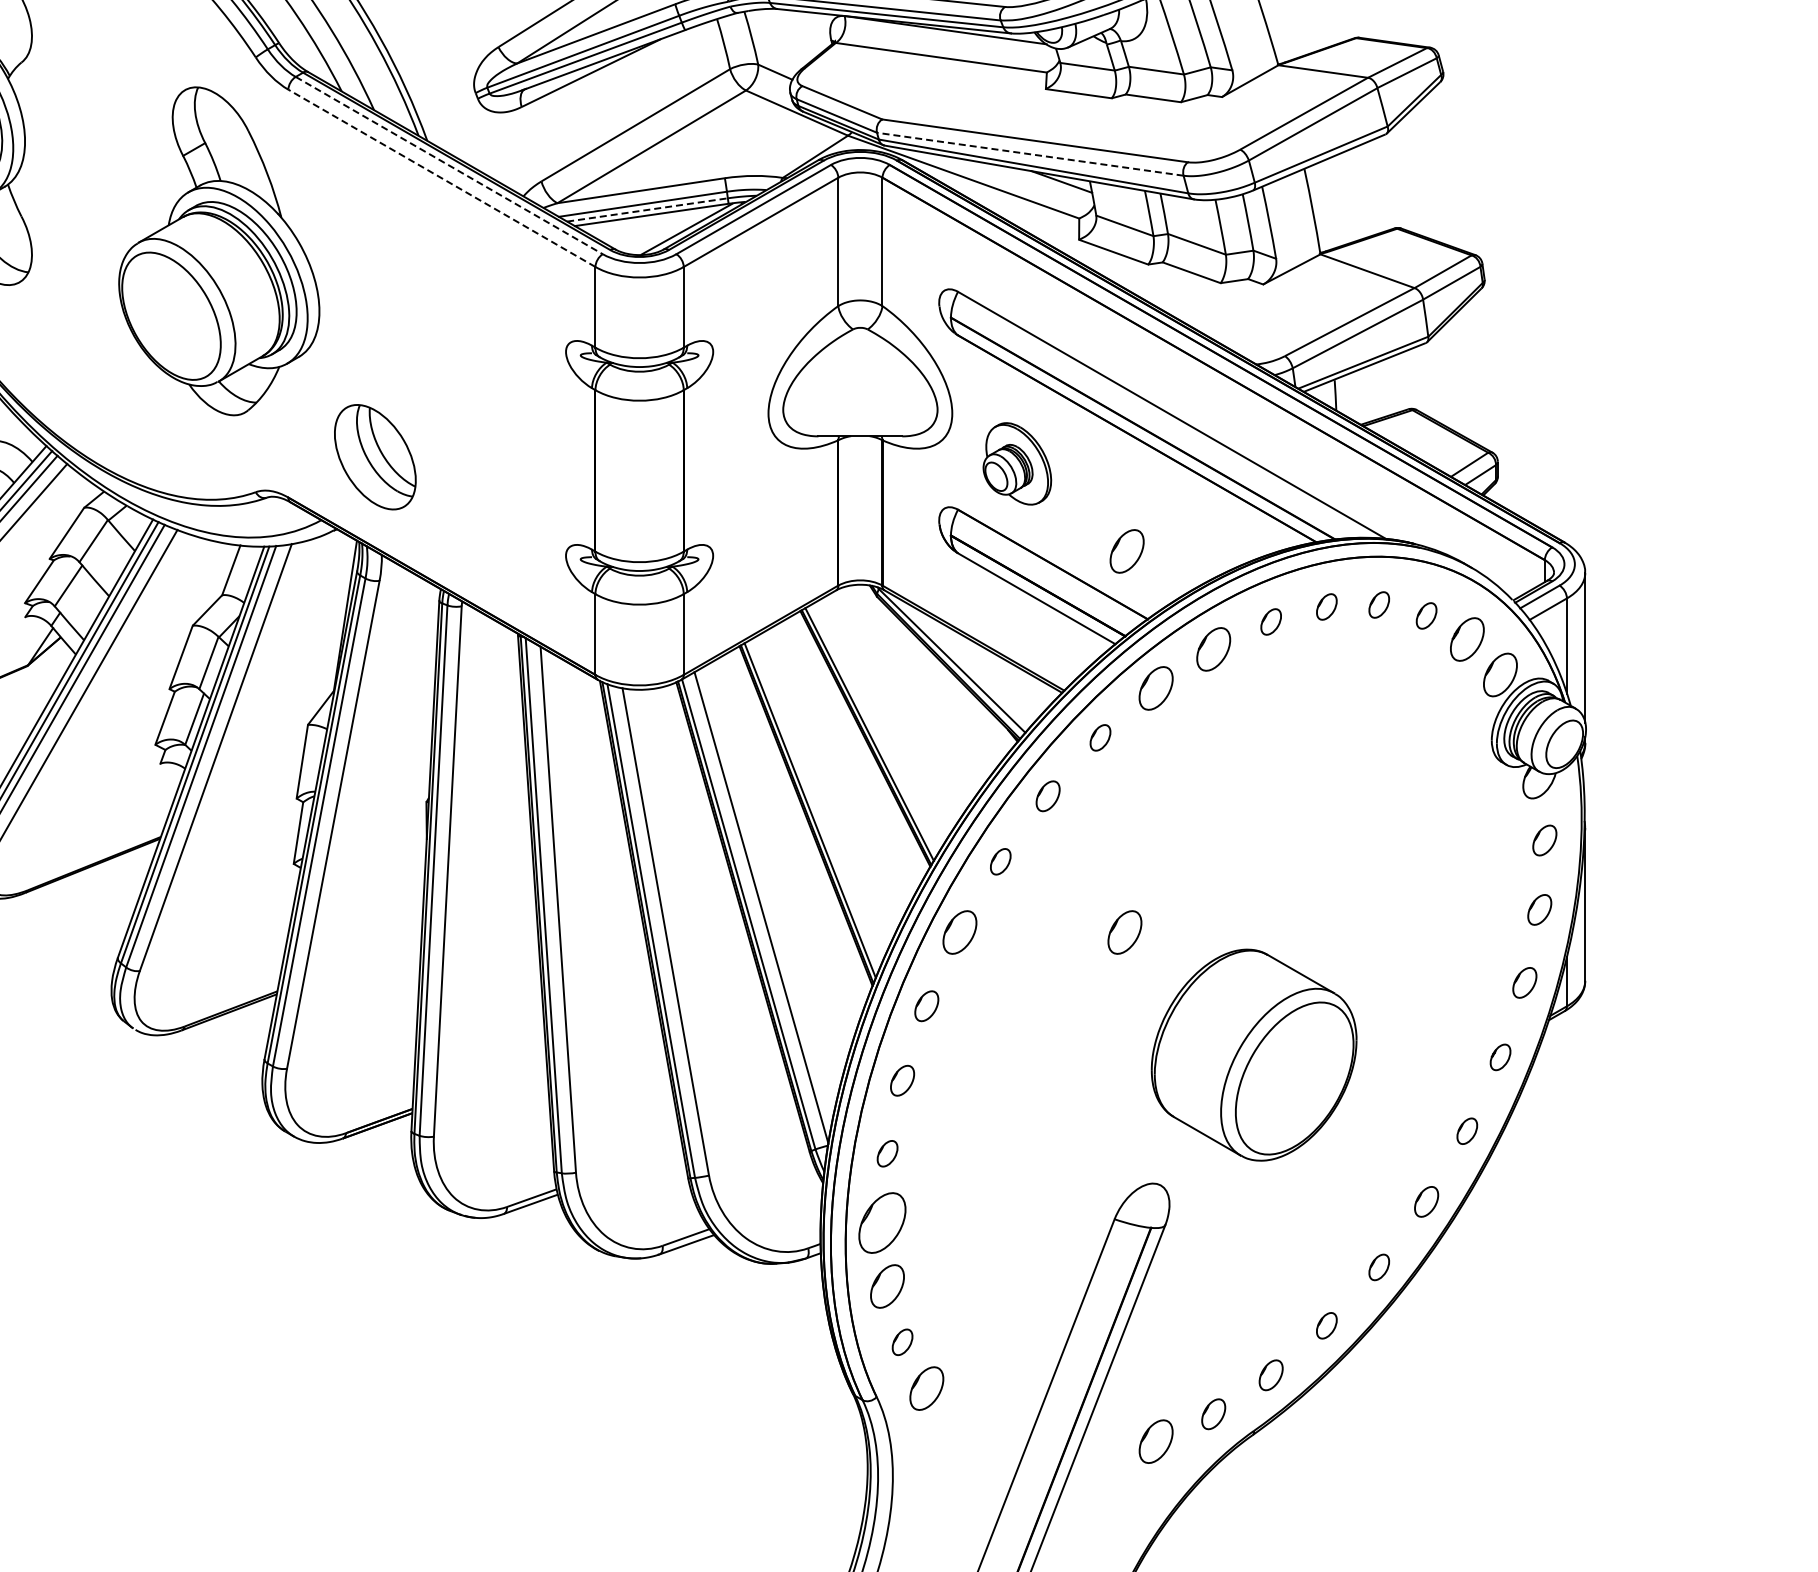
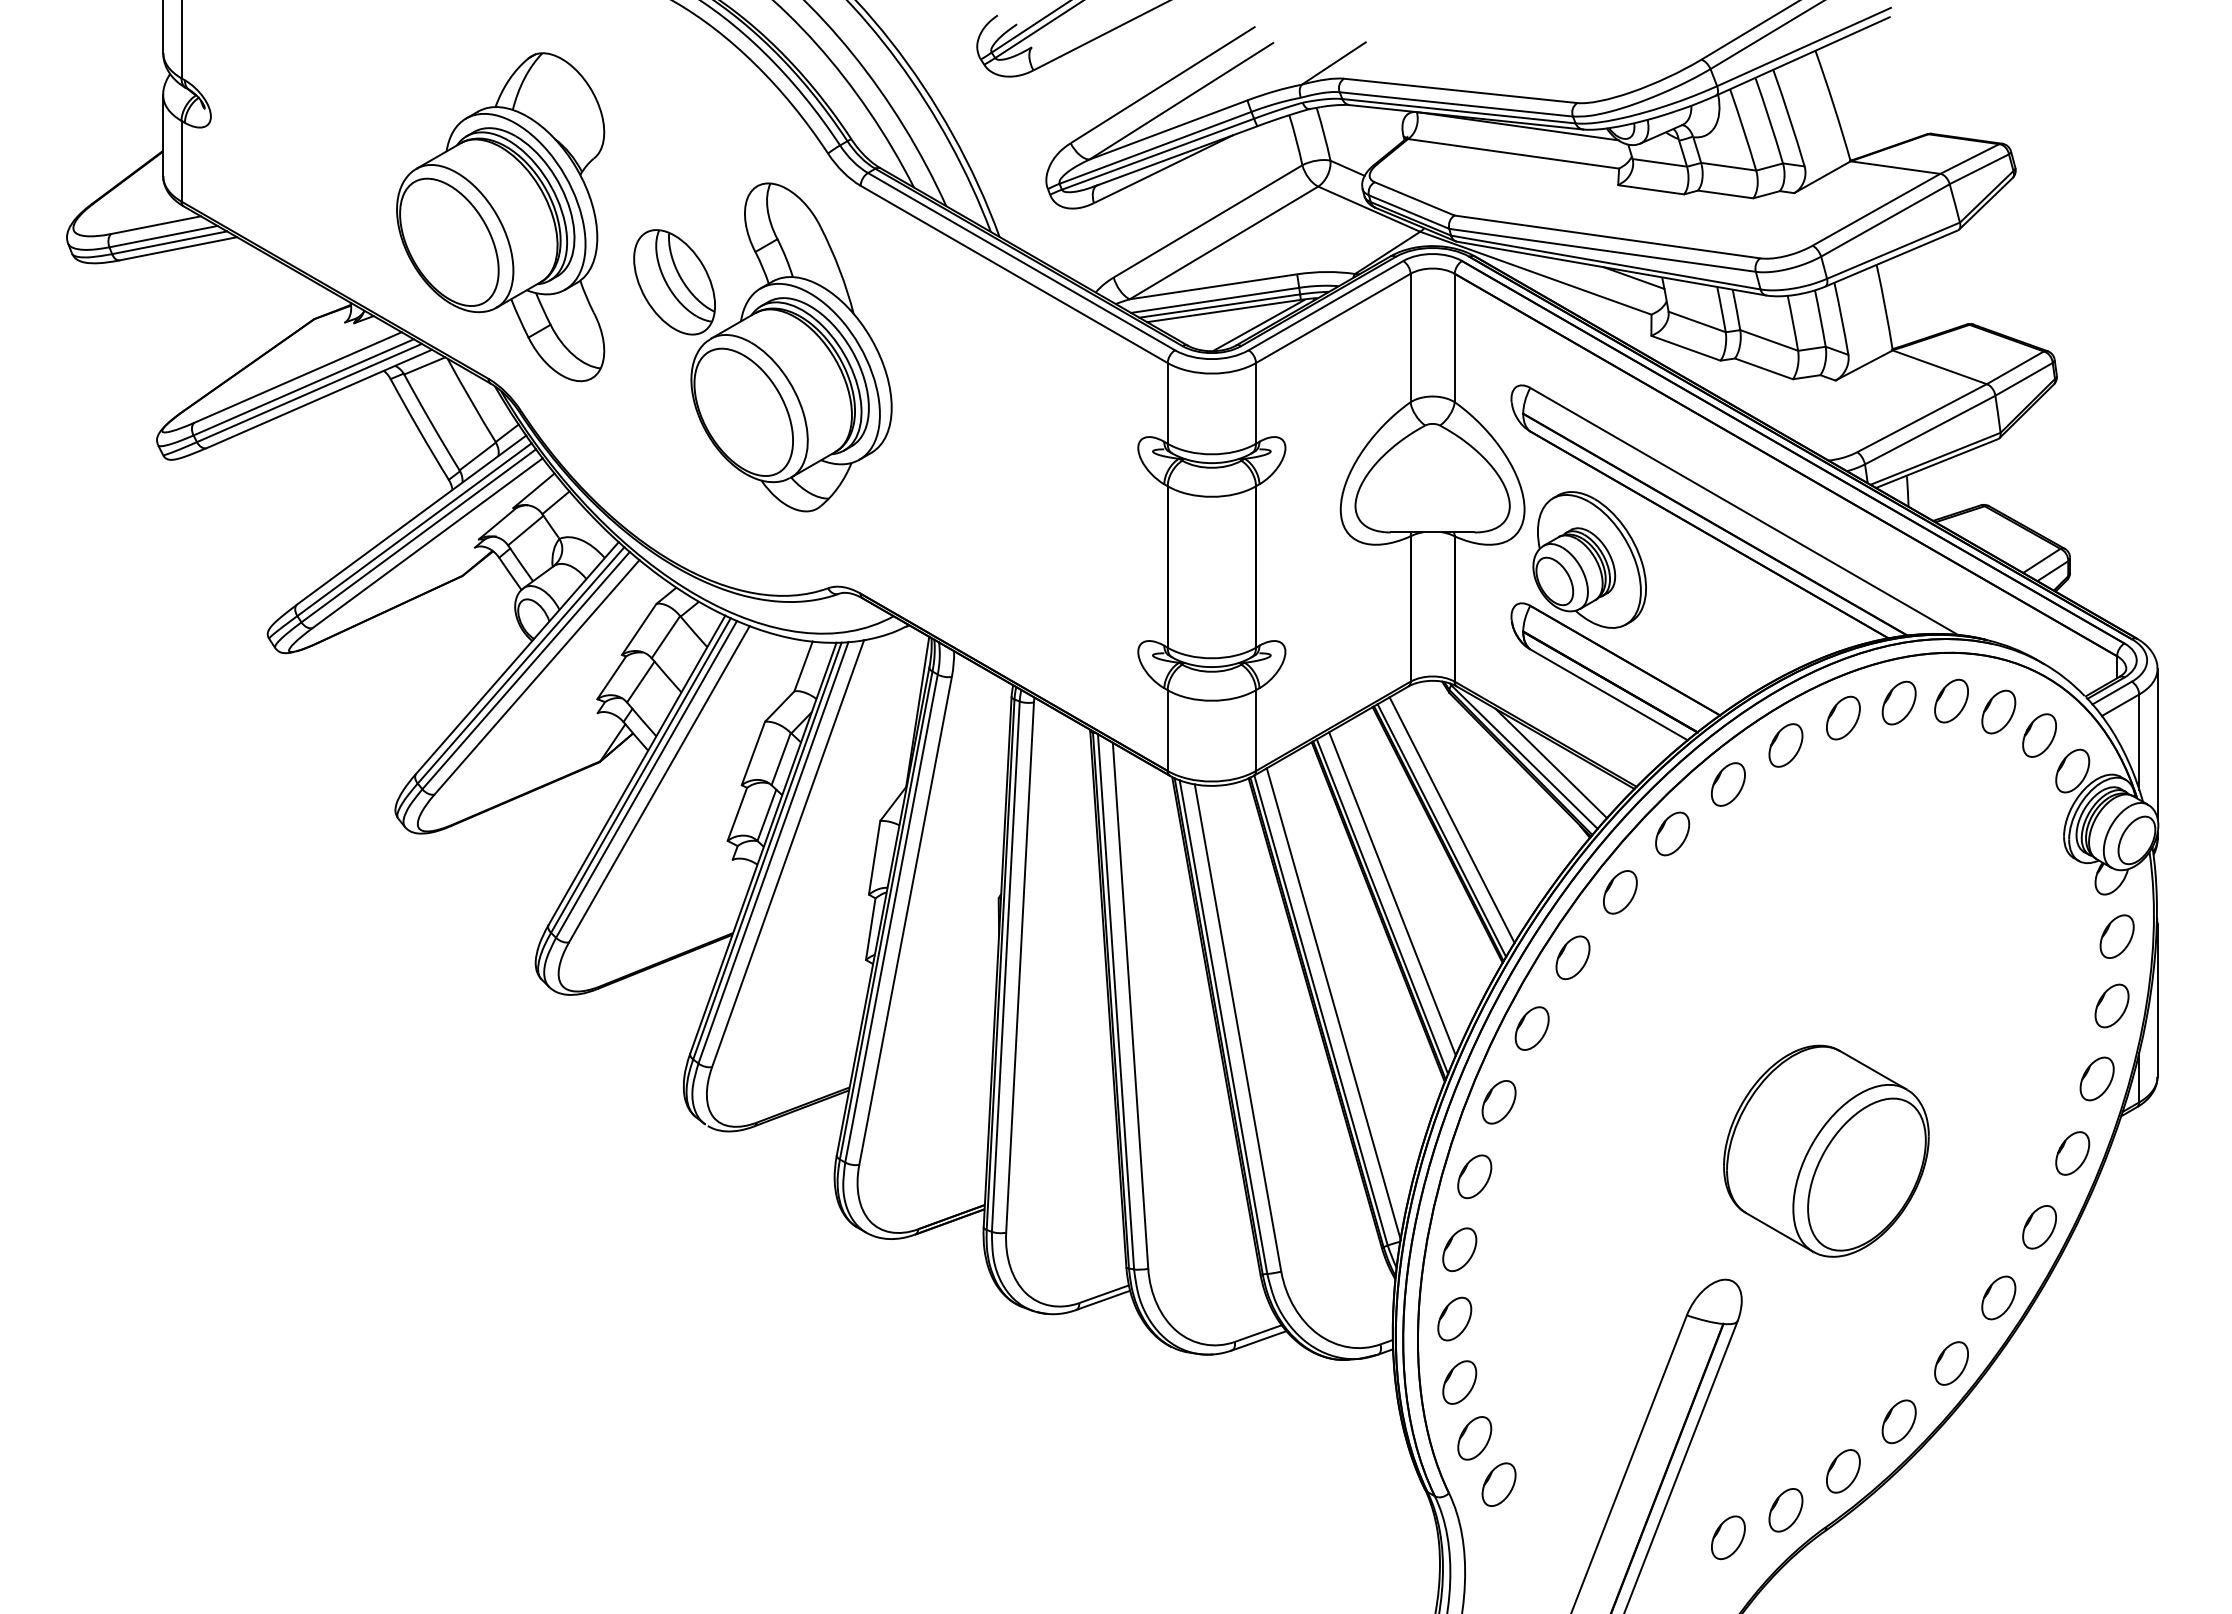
line: (1030, 154) -> (1602, 250), dashed -> solid
line: (449, 165) -> (1021, 261), dashed -> solid
line: (441, 178) -> (1013, 274), dashed -> solid
line: (648, 209) -> (1220, 305), dashed -> solid
part: (375, 457) -> (674, 282), moved
part: (1017, 463) -> (1589, 559), size x1.67
part: (1127, 551) -> (1699, 647), removed
part: (1379, 604) -> (1951, 700), size x1.67
part: (1326, 606) -> (1898, 702), size x1.67
part: (1426, 615) -> (1998, 711), size x1.67
part: (1271, 621) -> (1843, 717), size x1.67
line: (979, 667) -> (1551, 763), added
line: (879, 724) -> (1451, 820), added
part: (1100, 737) -> (1672, 833), size x1.67
part: (1048, 796) -> (1620, 892), size x1.43
line: (820, 797) -> (1392, 893), added
part: (1544, 840) -> (2116, 936), size x1.43
part: (1000, 861) -> (1572, 957), size x1.67
part: (1539, 909) -> (2111, 1005), size x1.43
part: (1124, 932) -> (1696, 1028), removed
part: (1524, 982) -> (2096, 1078), size x1.43
part: (926, 1006) -> (1498, 1102), size x1.43
part: (1500, 1057) -> (2072, 1153), size x1.67
part: (902, 1080) -> (1474, 1176), size x1.43
part: (1467, 1131) -> (2039, 1227), size x1.67
part: (887, 1153) -> (1459, 1249), size x1.67
part: (1426, 1201) -> (1998, 1297), size x1.43
part: (882, 1222) -> (1454, 1318), size x0.71
part: (1379, 1267) -> (1951, 1363), size x1.67
part: (1326, 1325) -> (1898, 1421), size x1.67
part: (902, 1342) -> (1474, 1438), size x1.67
part: (1271, 1375) -> (1843, 1471), size x1.43
part: (1213, 1414) -> (1785, 1510), size x1.43

